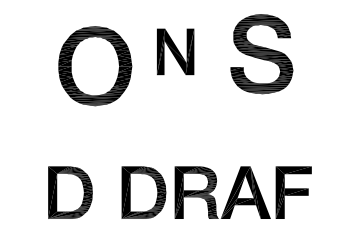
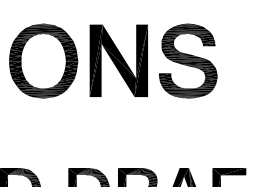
part: (175, 51) -> (118, 60), size x1.67
part: (261, 54) -> (187, 61), moved
part: (95, 66) -> (43, 61), moved

